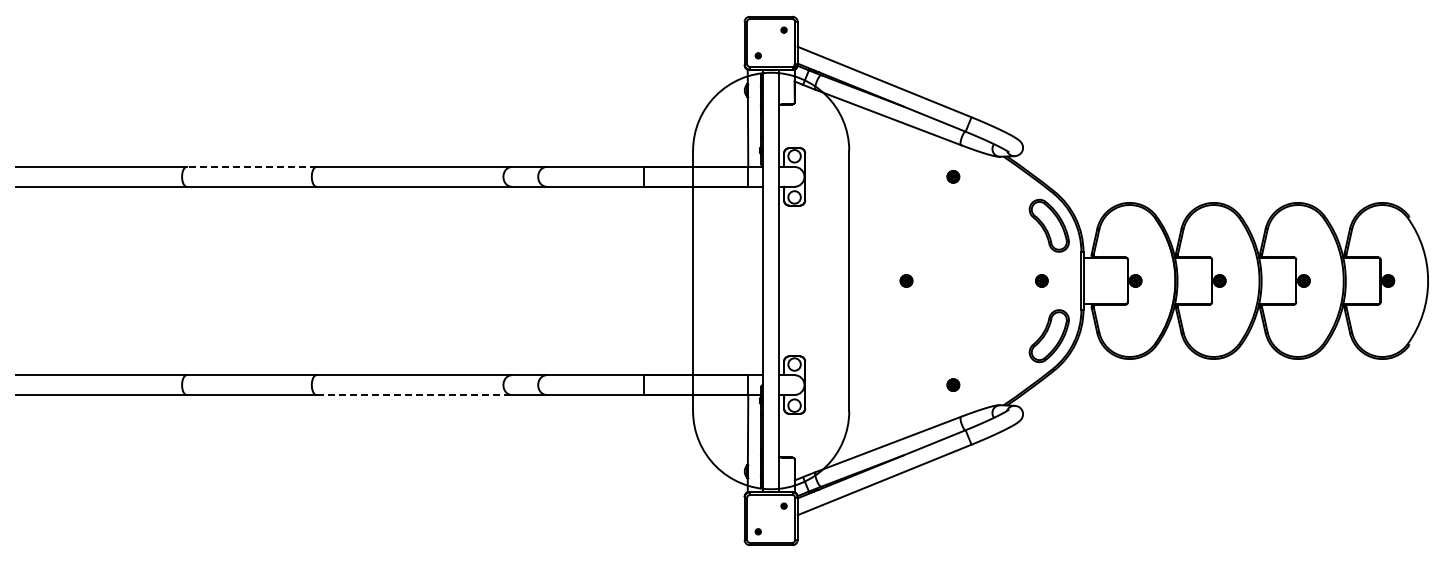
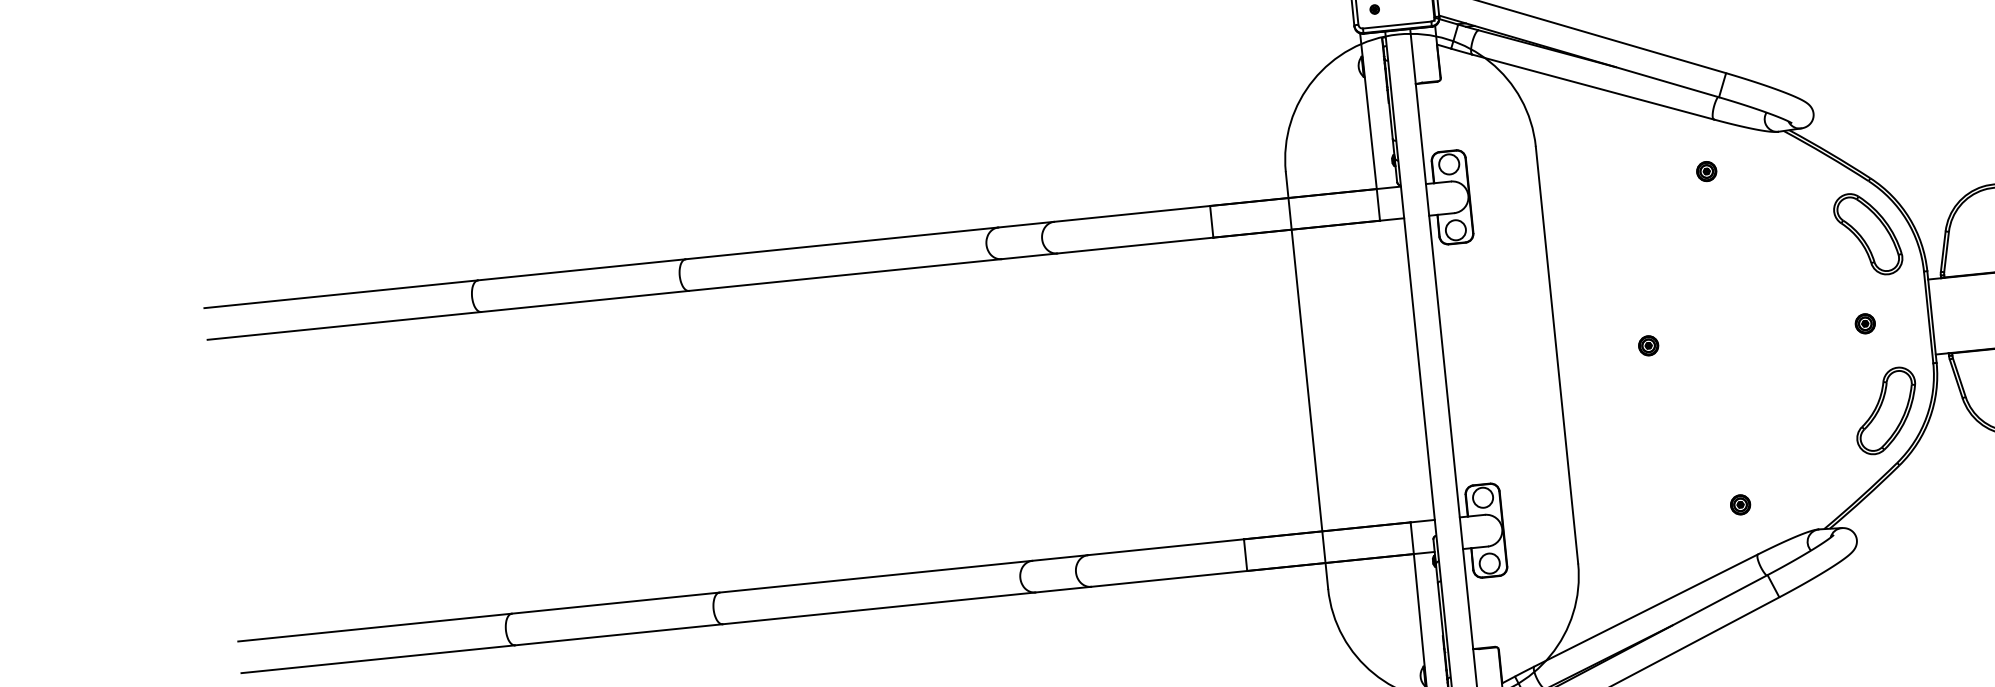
line: (251, 166) -> (581, 269), dashed -> solid
line: (414, 395) -> (879, 609), dashed -> solid

